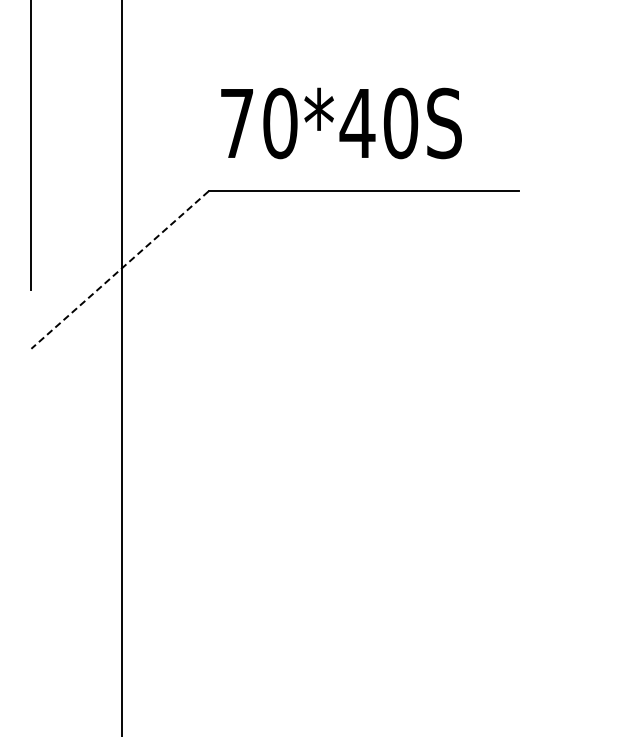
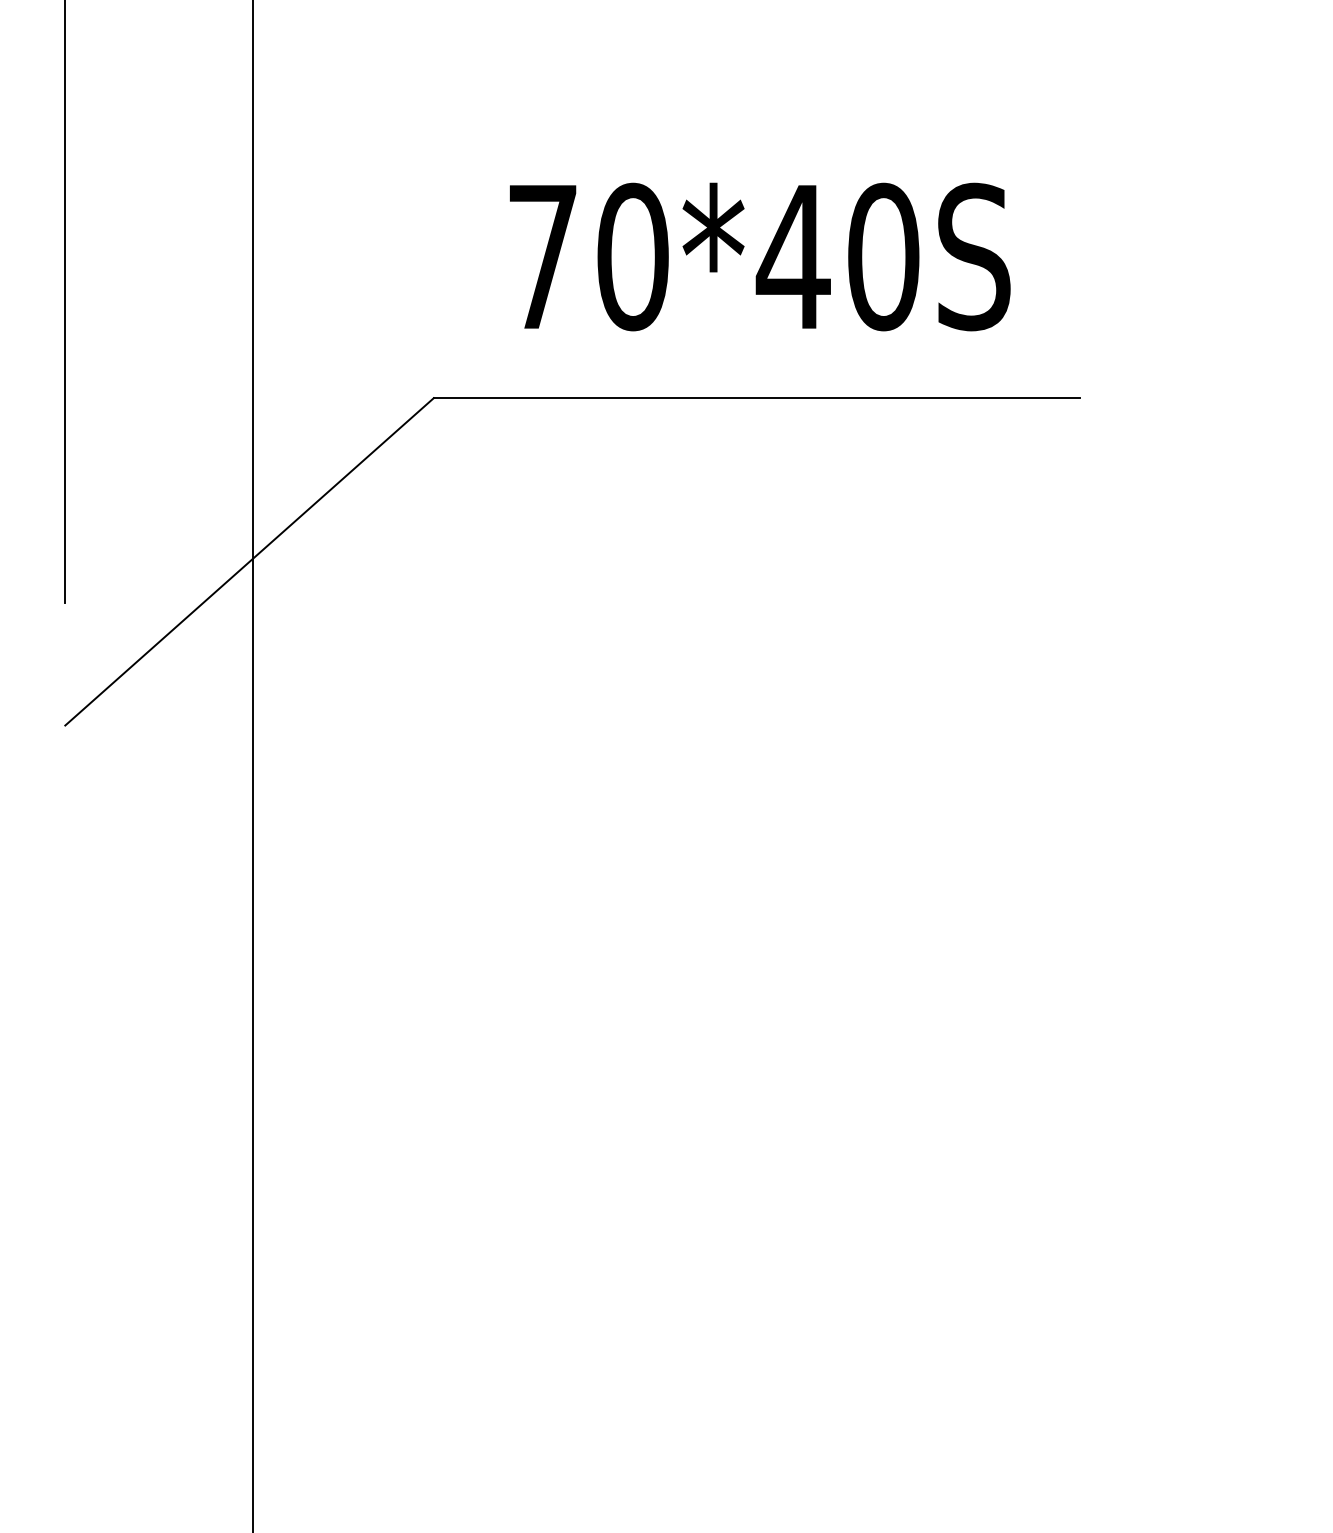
text: (341, 123) -> (760, 257), moved
line: (120, 270) -> (250, 562), dashed -> solid

